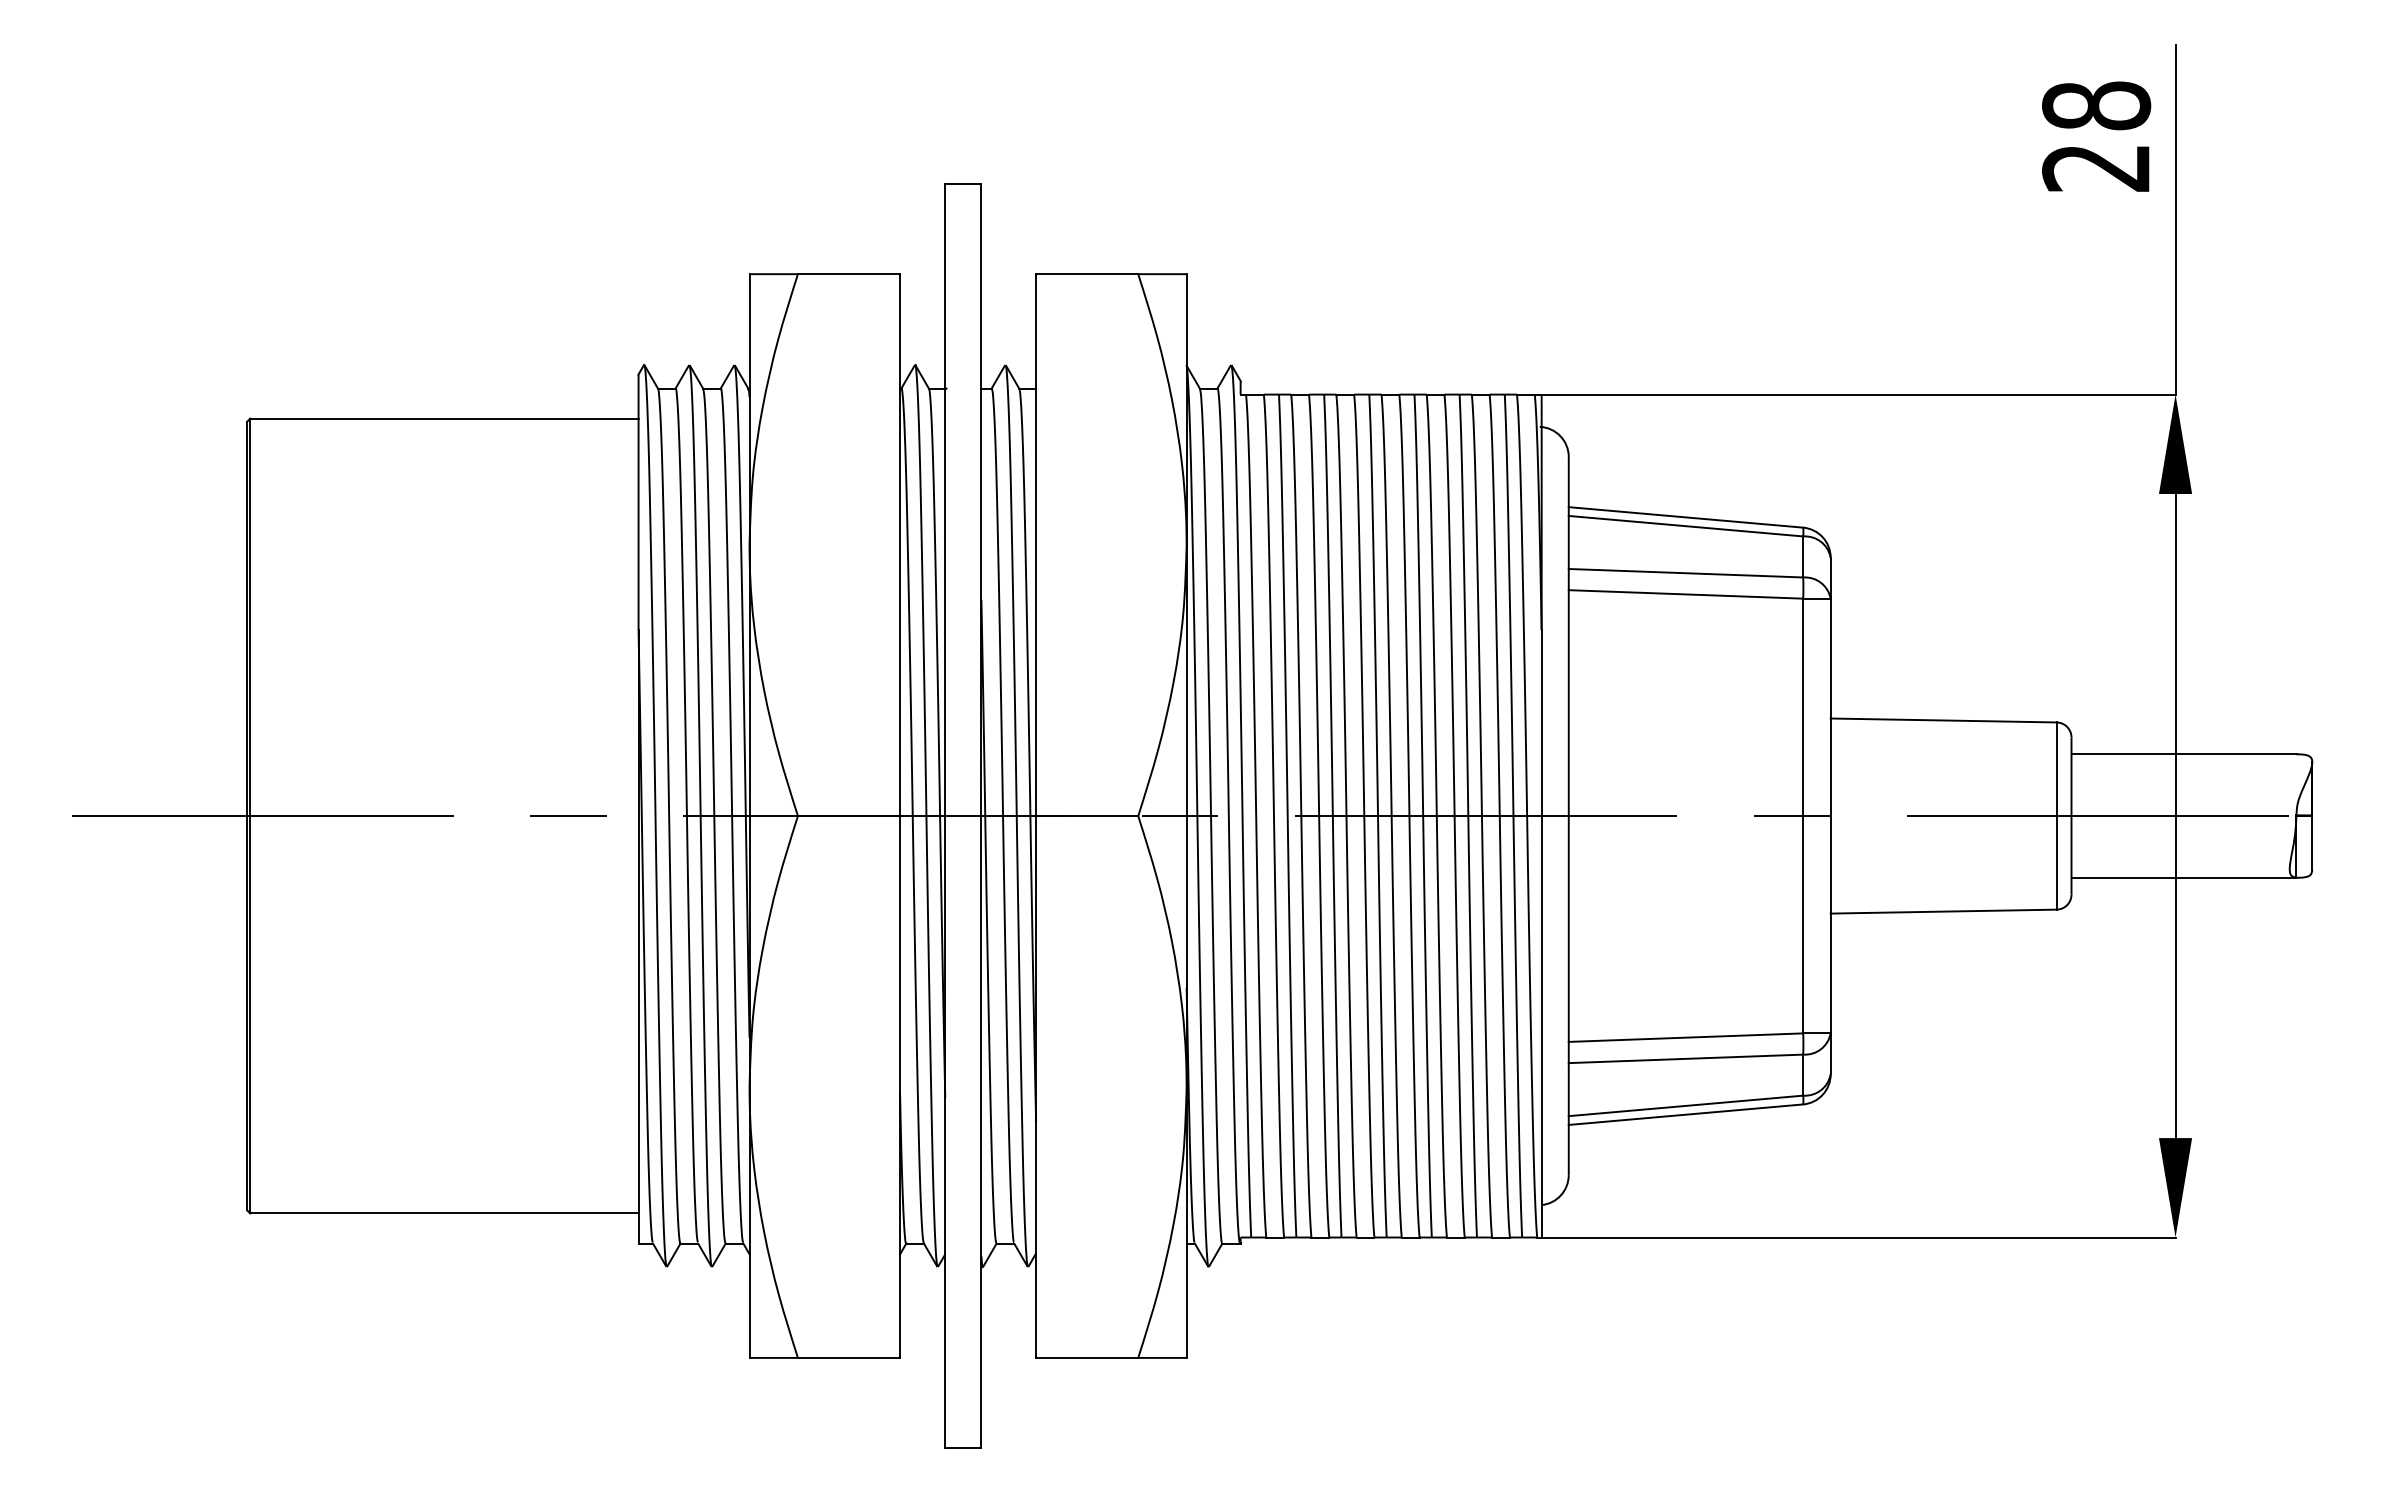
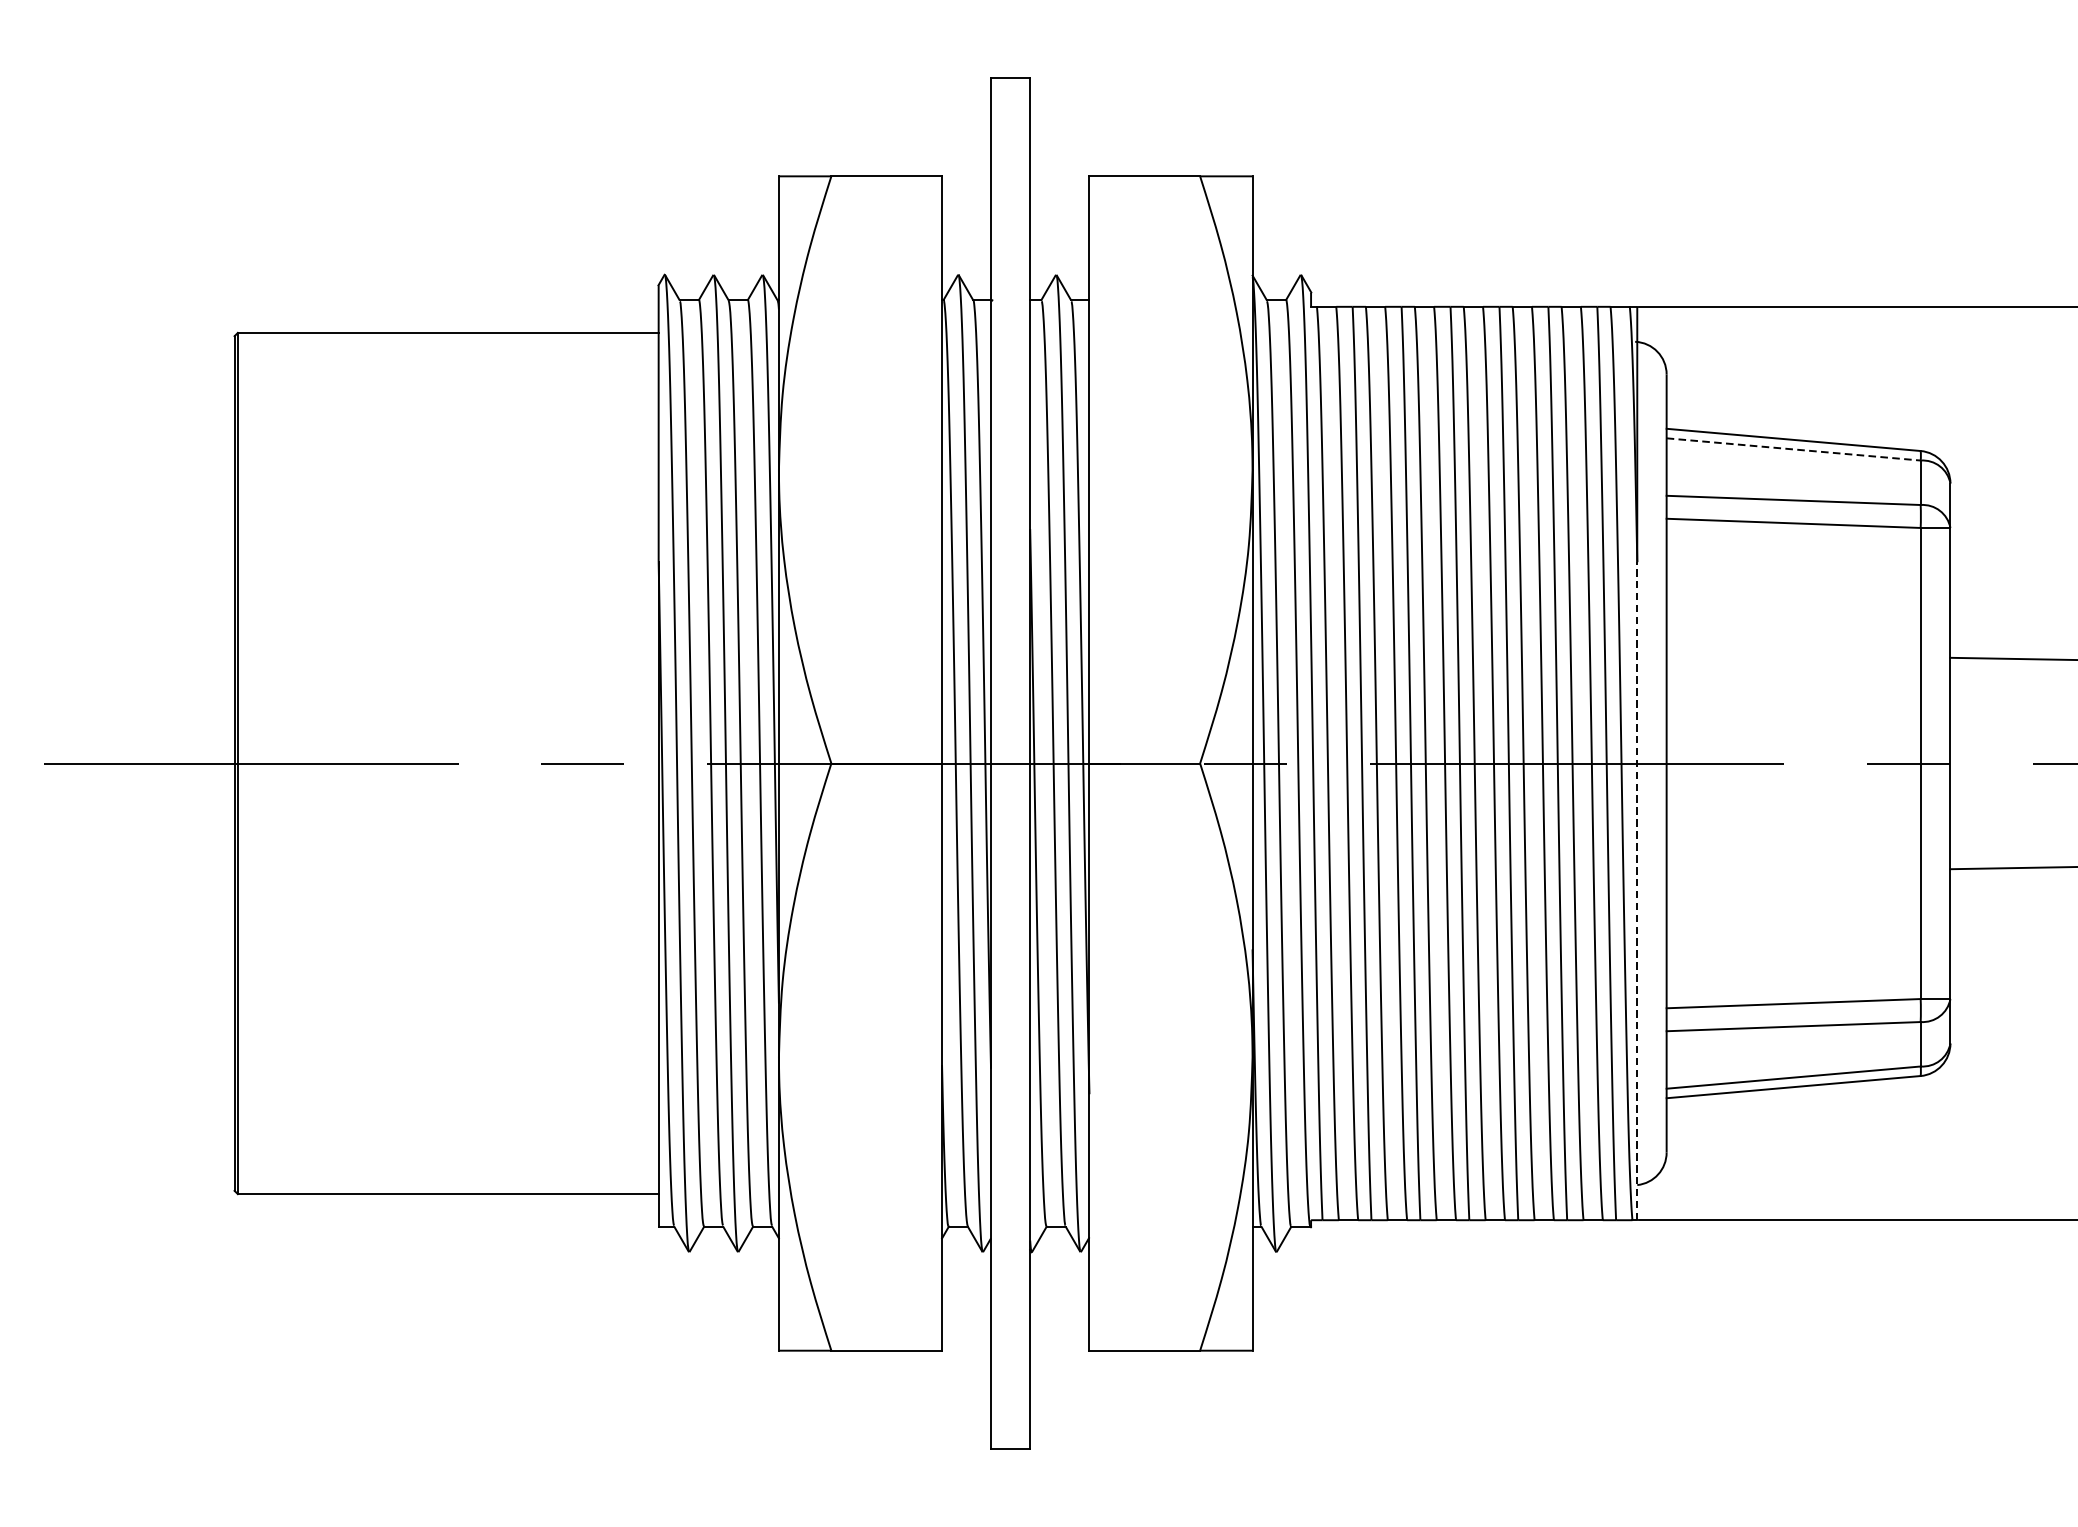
line: (1685, 526) -> (1793, 449), solid -> dashed
line: (1541, 933) -> (1637, 890), solid -> dashed

